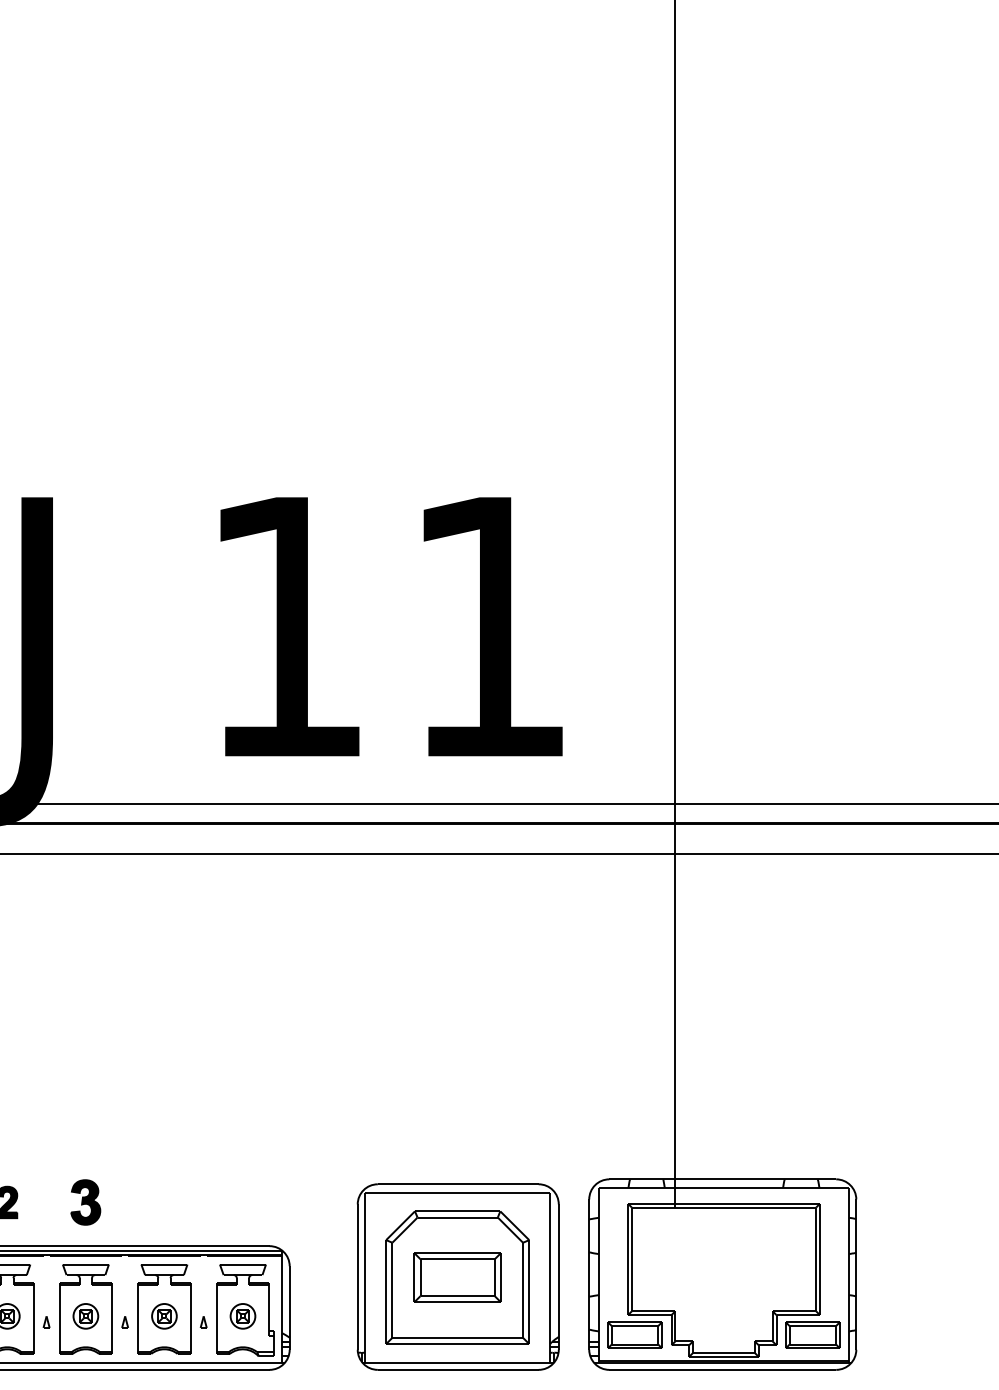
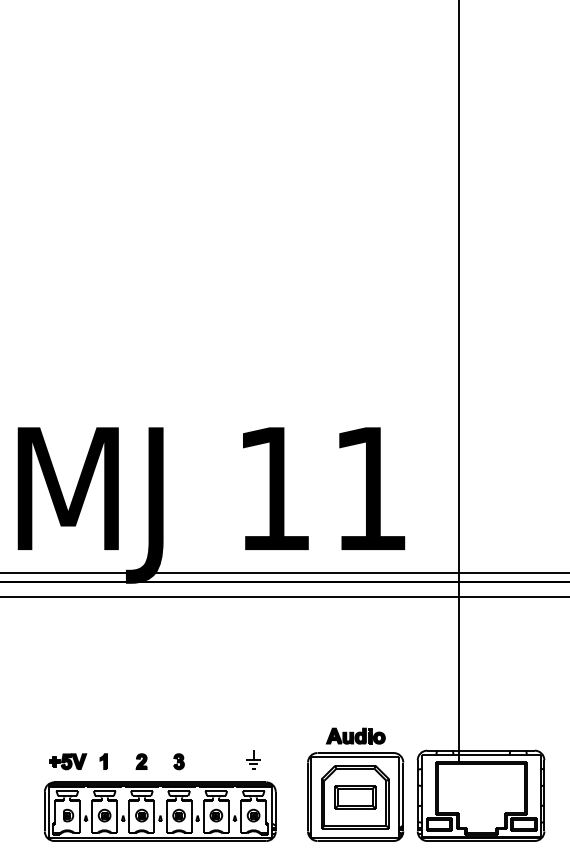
part: (457, 1147) -> (355, 735), added
part: (242, 1197) -> (253, 759), added
part: (84, 1202) -> (178, 761), size x0.71

